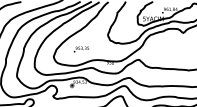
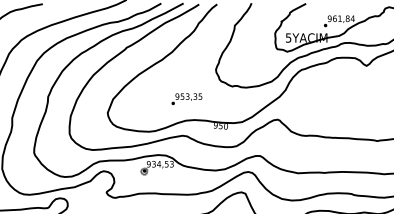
text: (80, 49) -> (185, 99), moved

